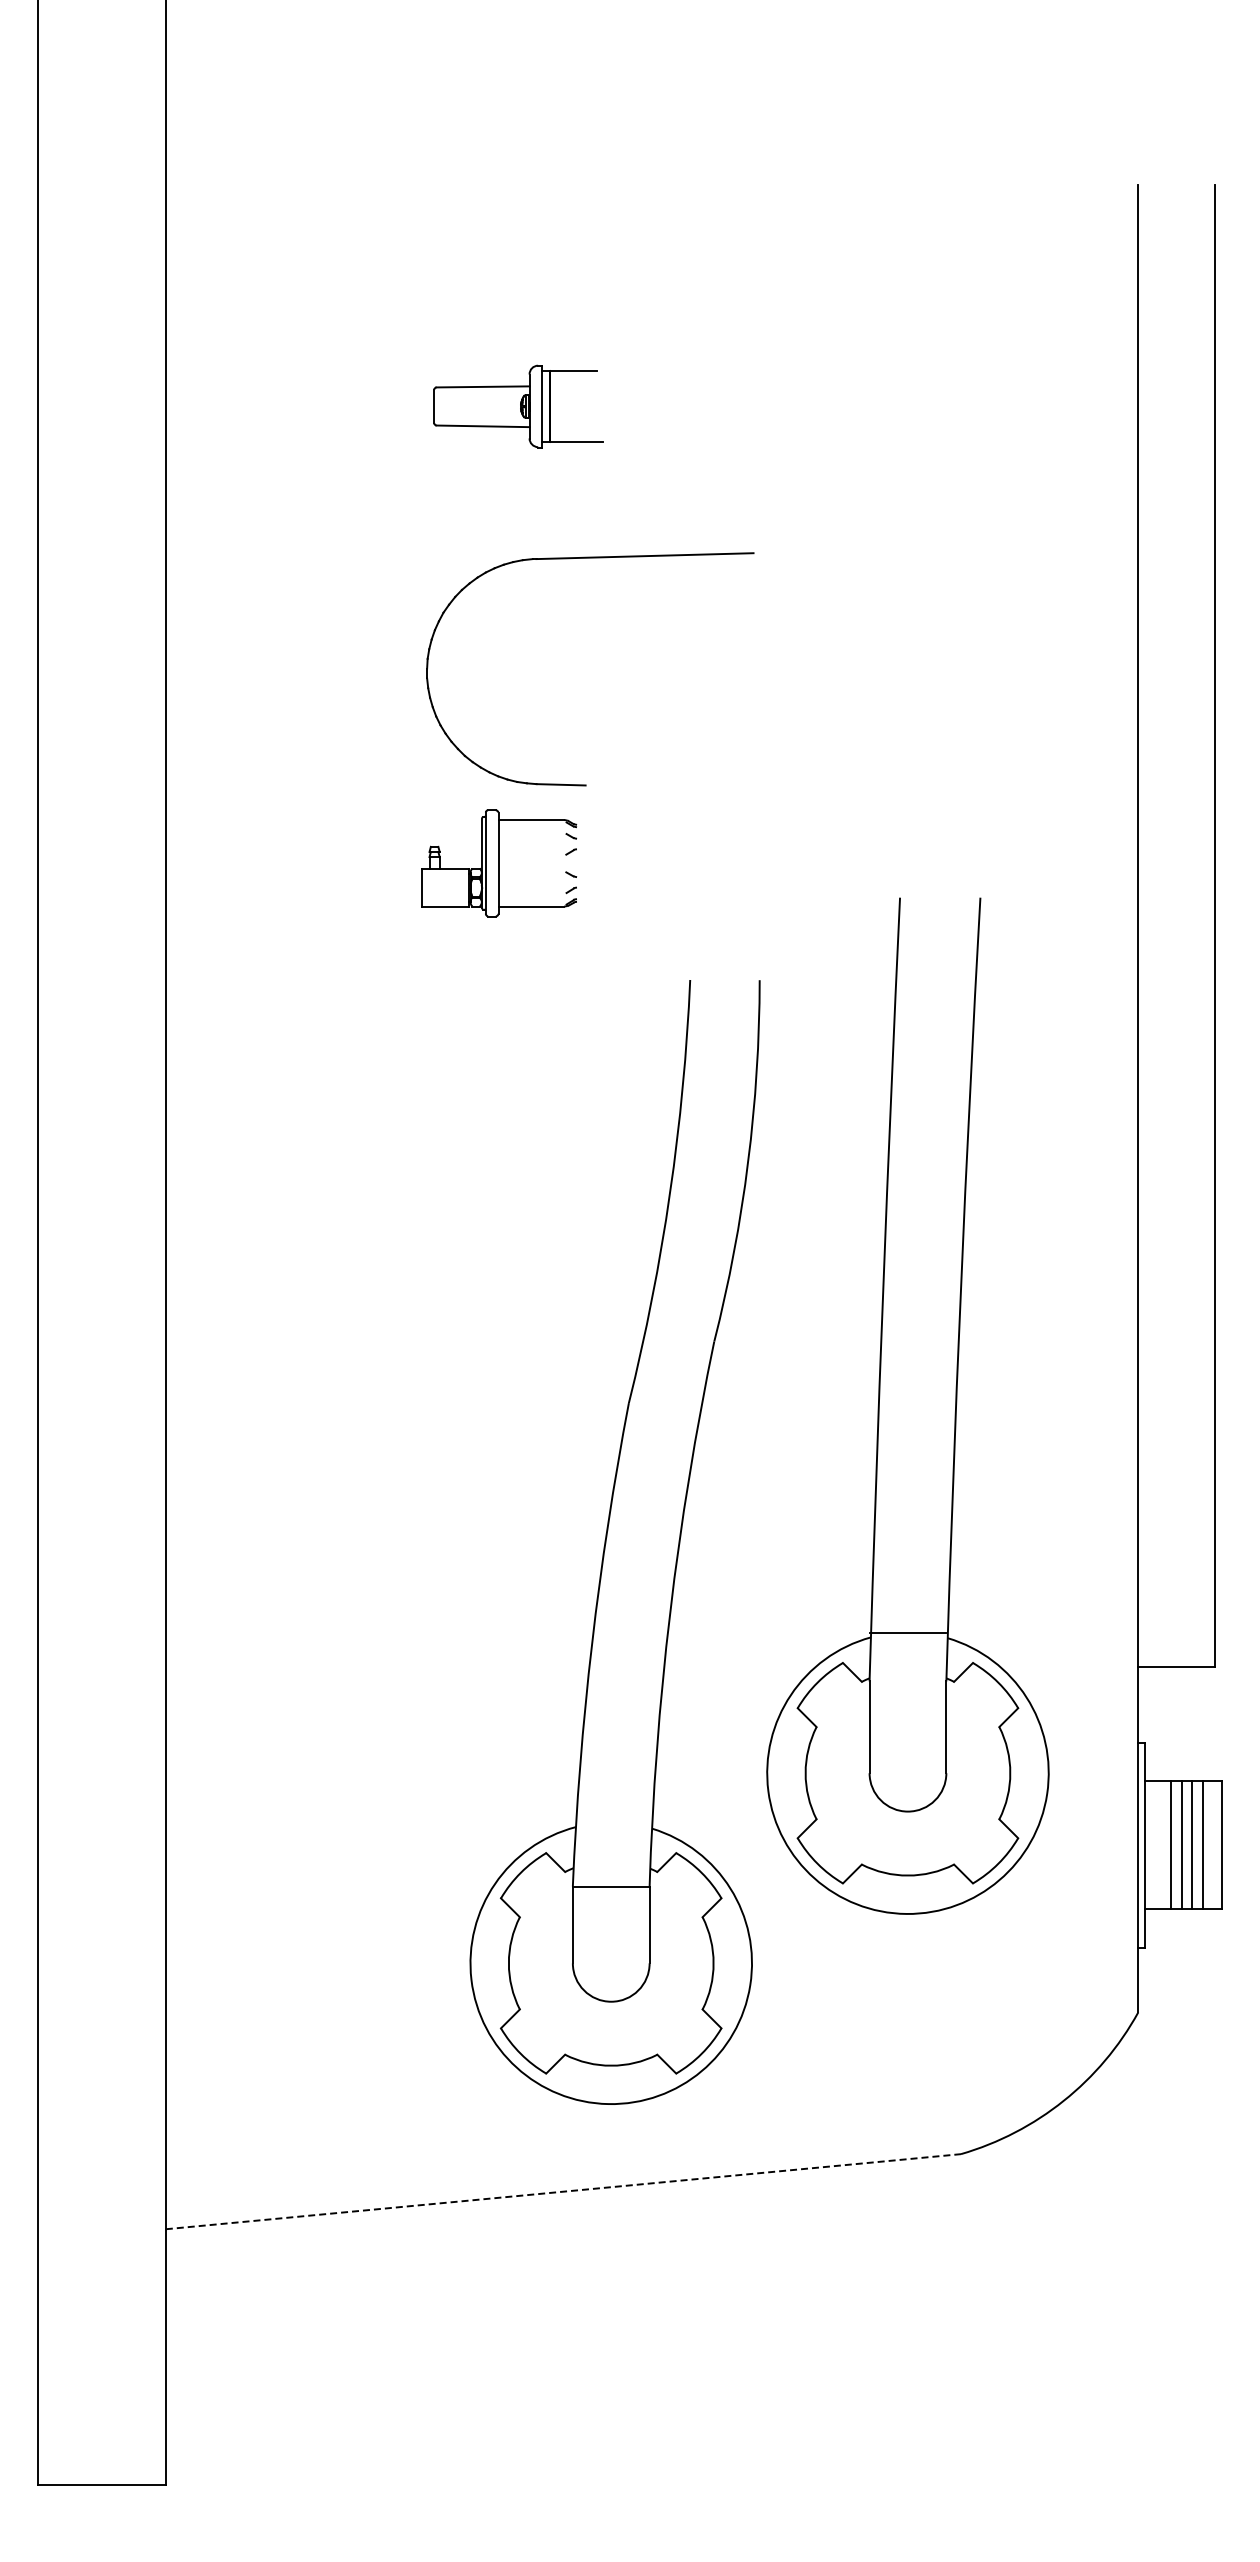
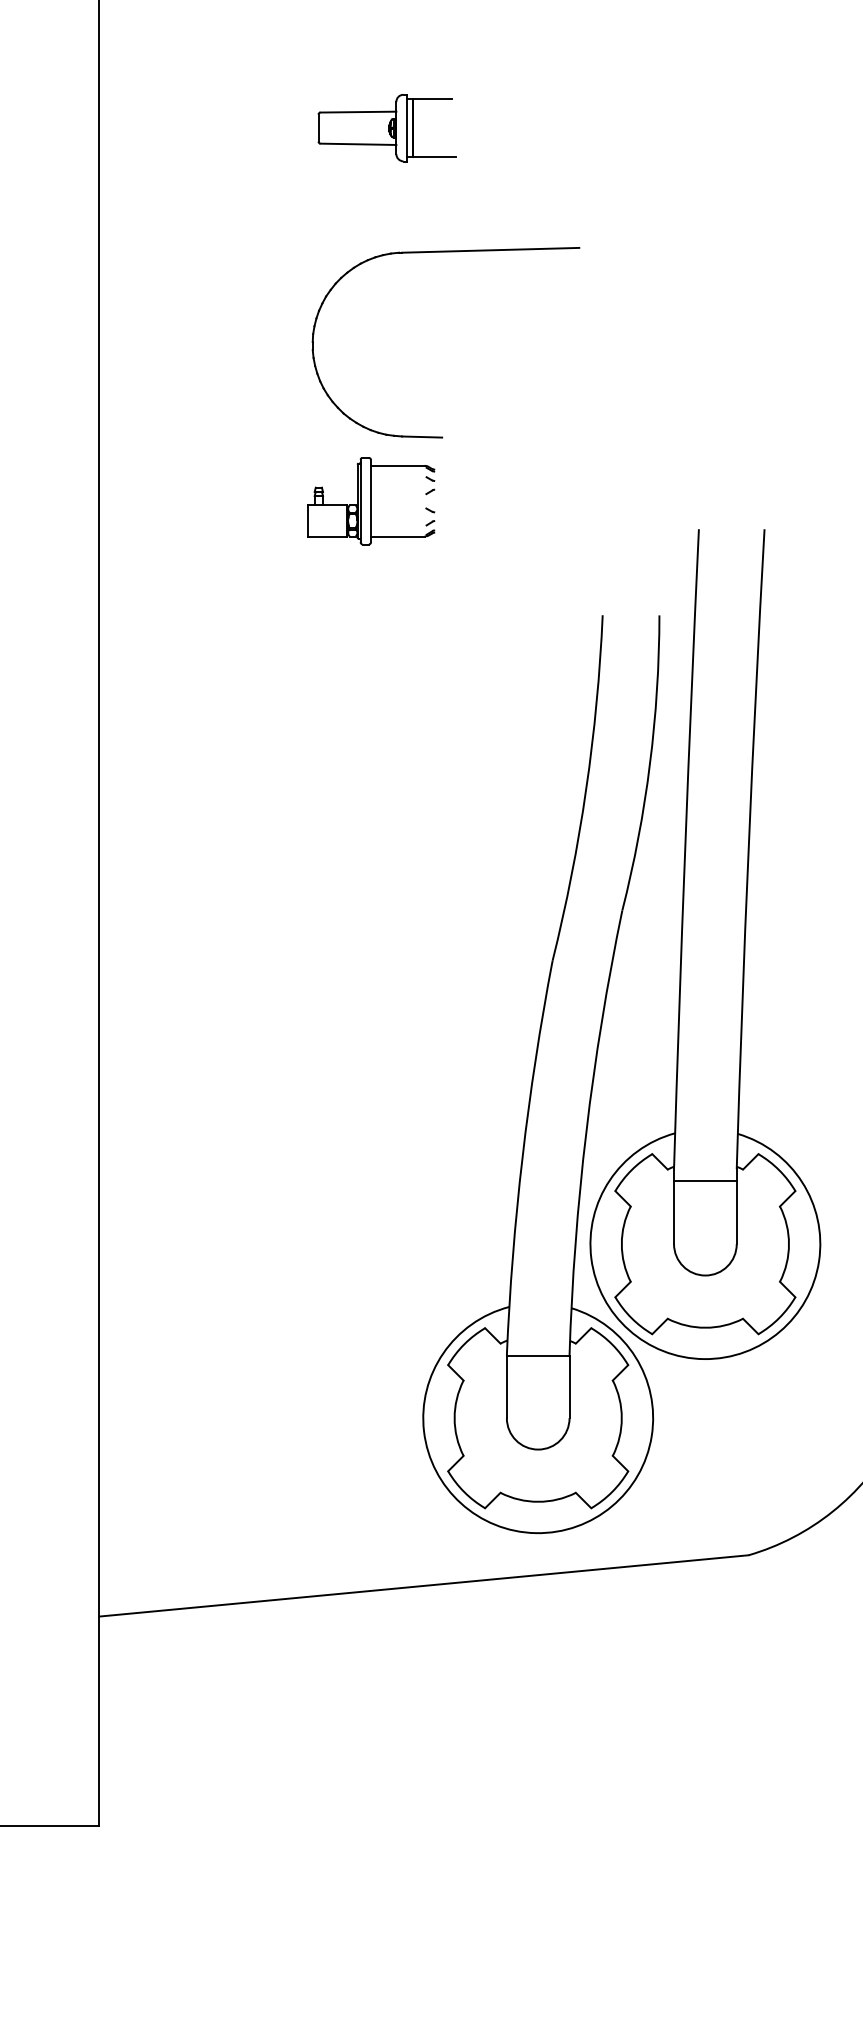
part: (606, 1542) -> (534, 1074), moved
line: (907, 1633) -> (705, 1181), moved
line: (563, 2191) -> (424, 1585), dashed -> solid

